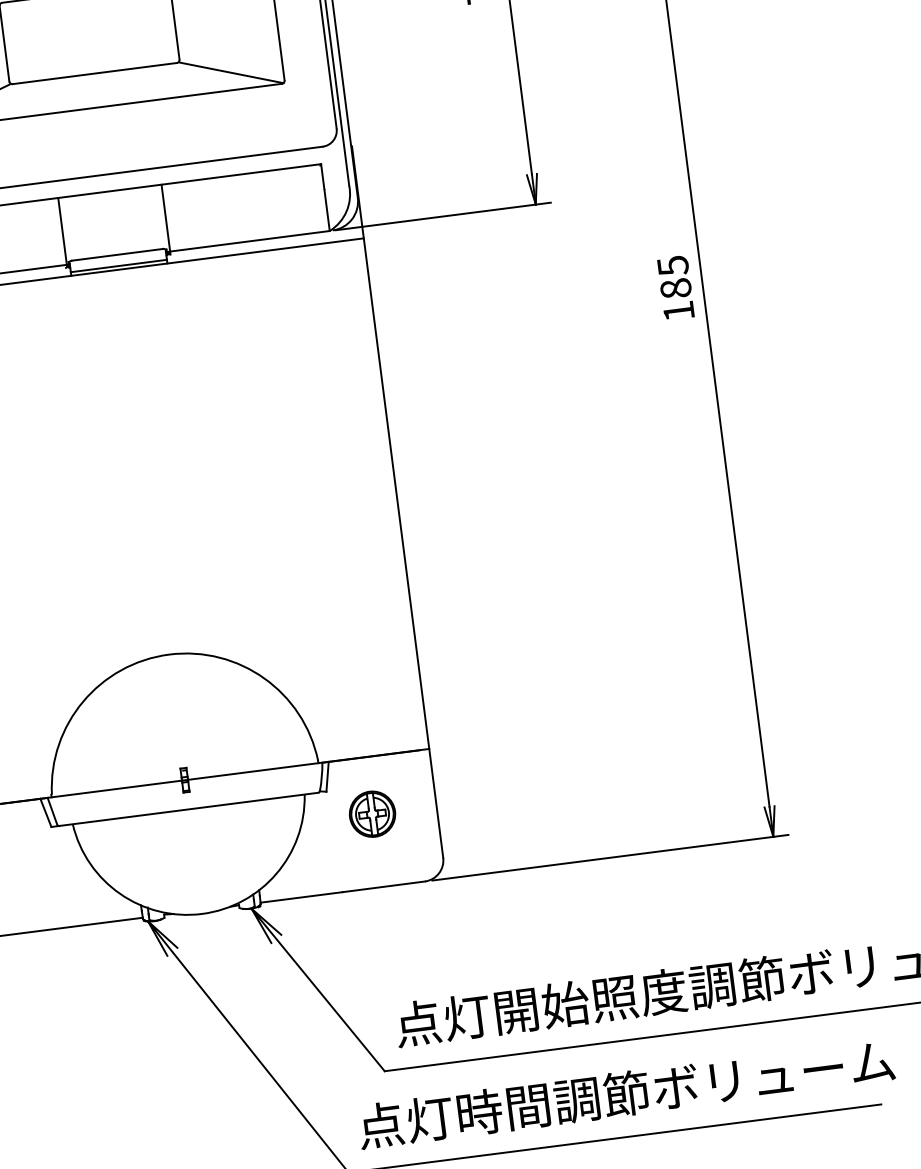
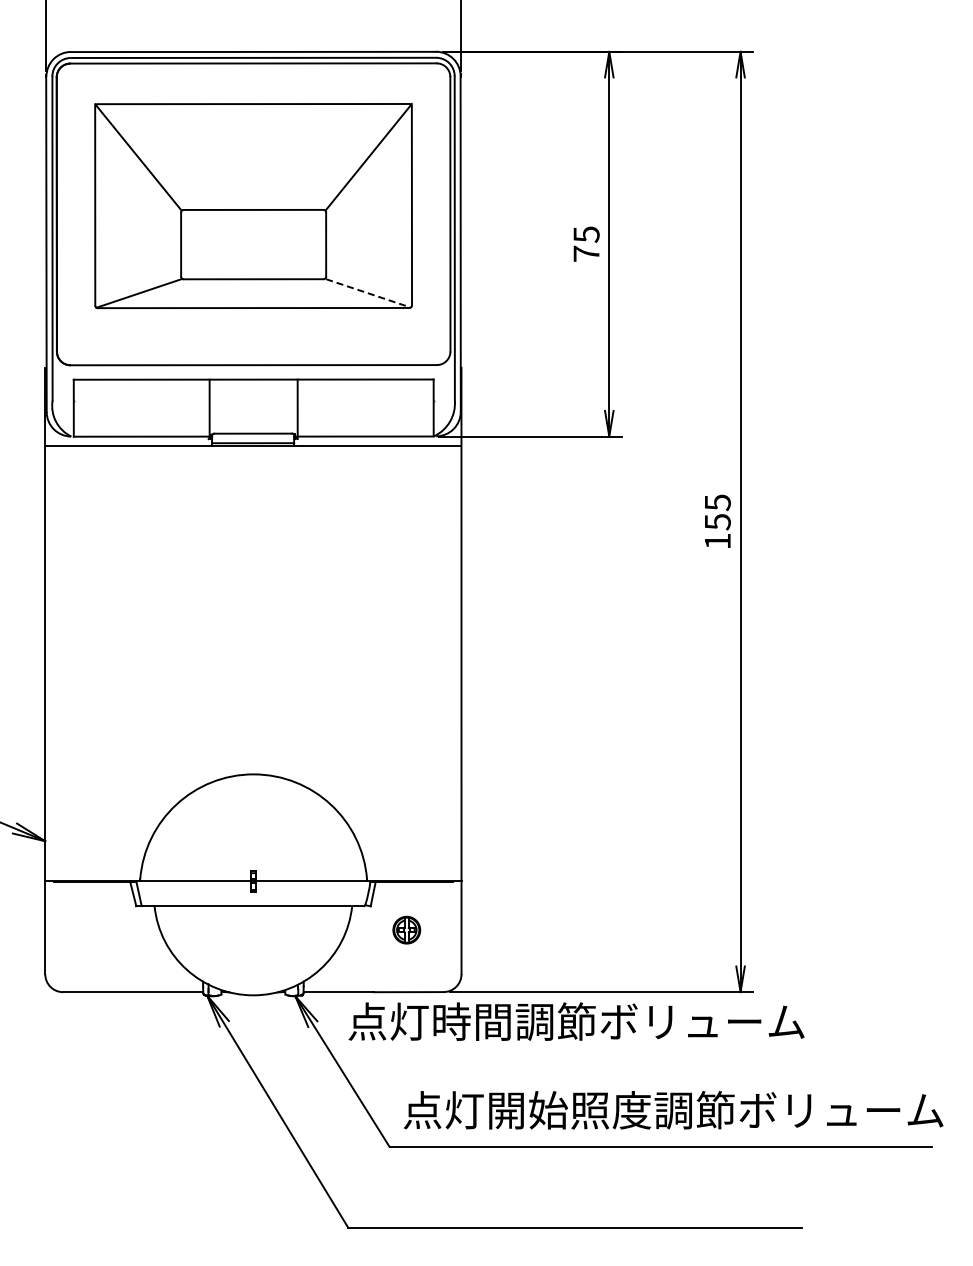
line: (231, 73) -> (368, 293), solid -> dashed
text: (675, 288) -> (717, 521), 185 -> 155
part: (372, 814) -> (406, 930), size x0.7
text: (626, 1093) -> (576, 1021), moved

